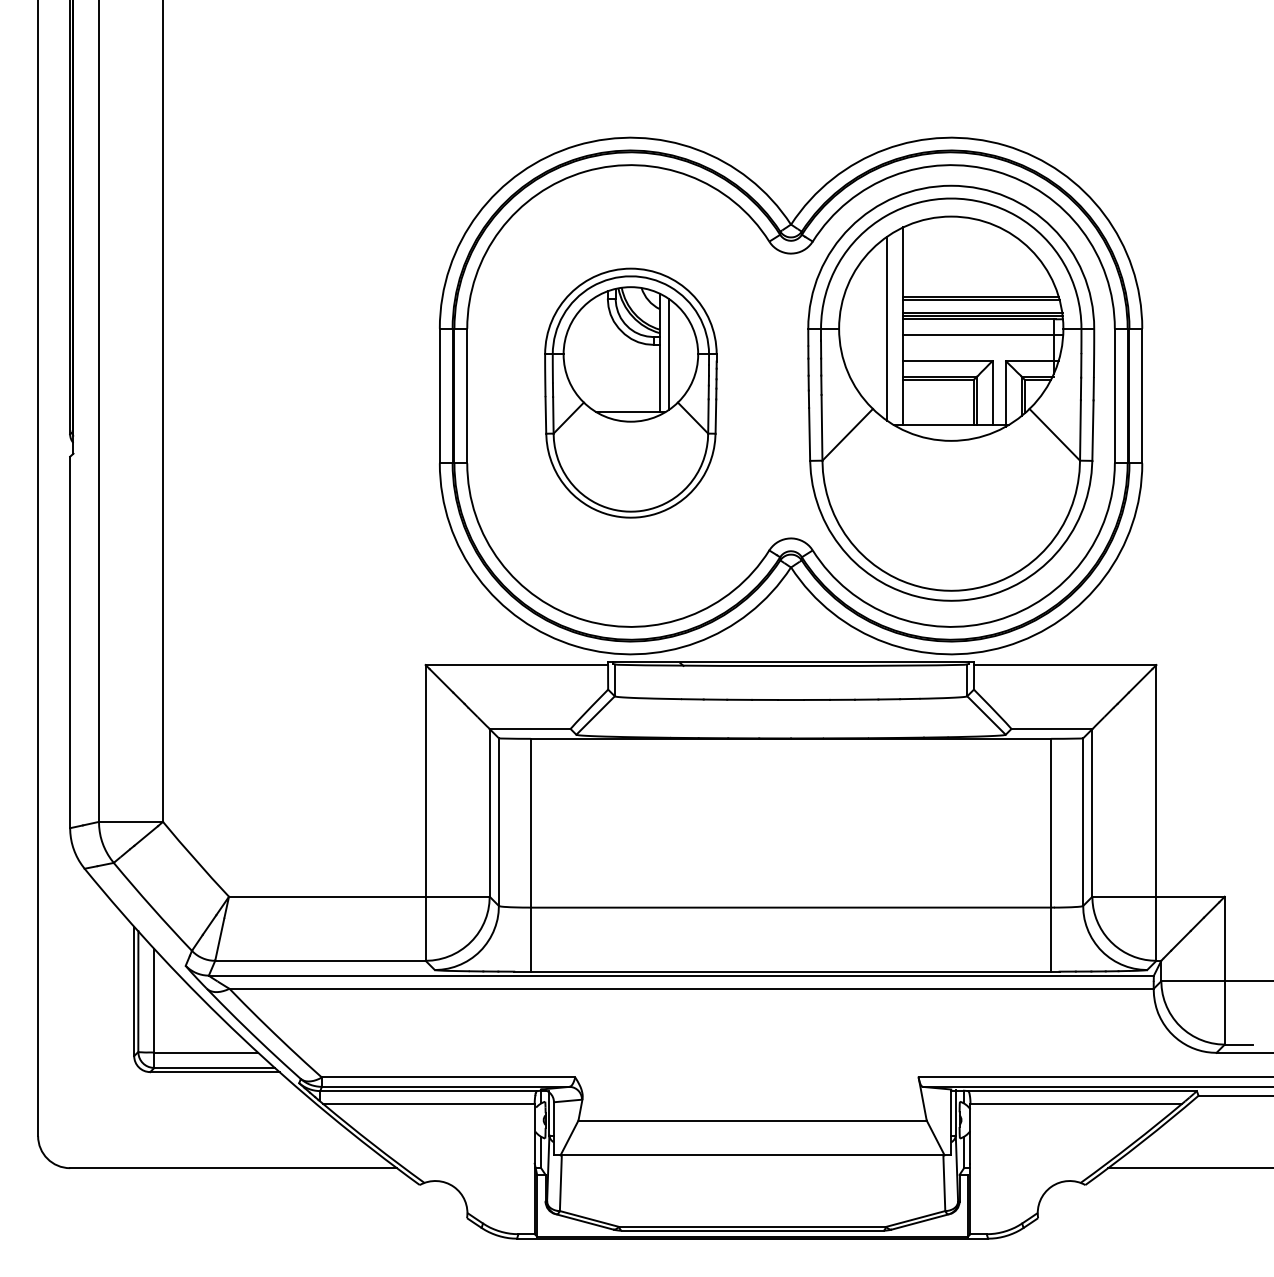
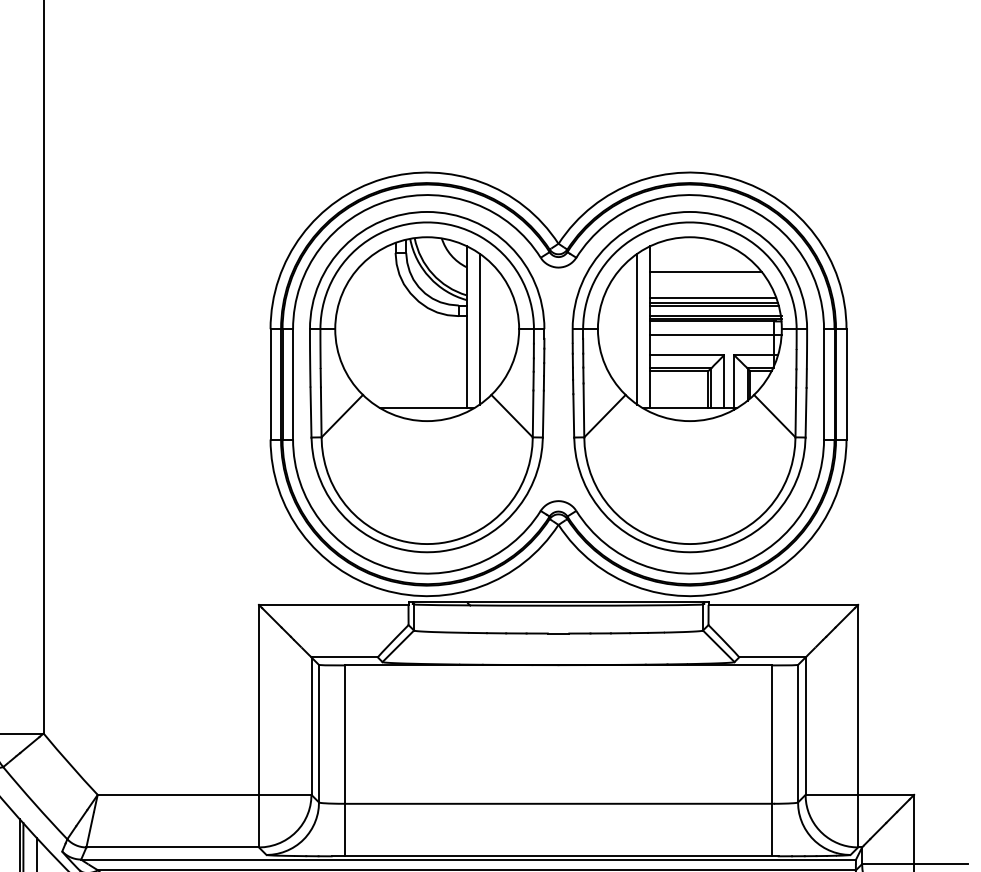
line: (970, 259) -> (705, 272), added
line: (979, 291) -> (713, 298), added
part: (630, 392) -> (426, 381), size x1.67

